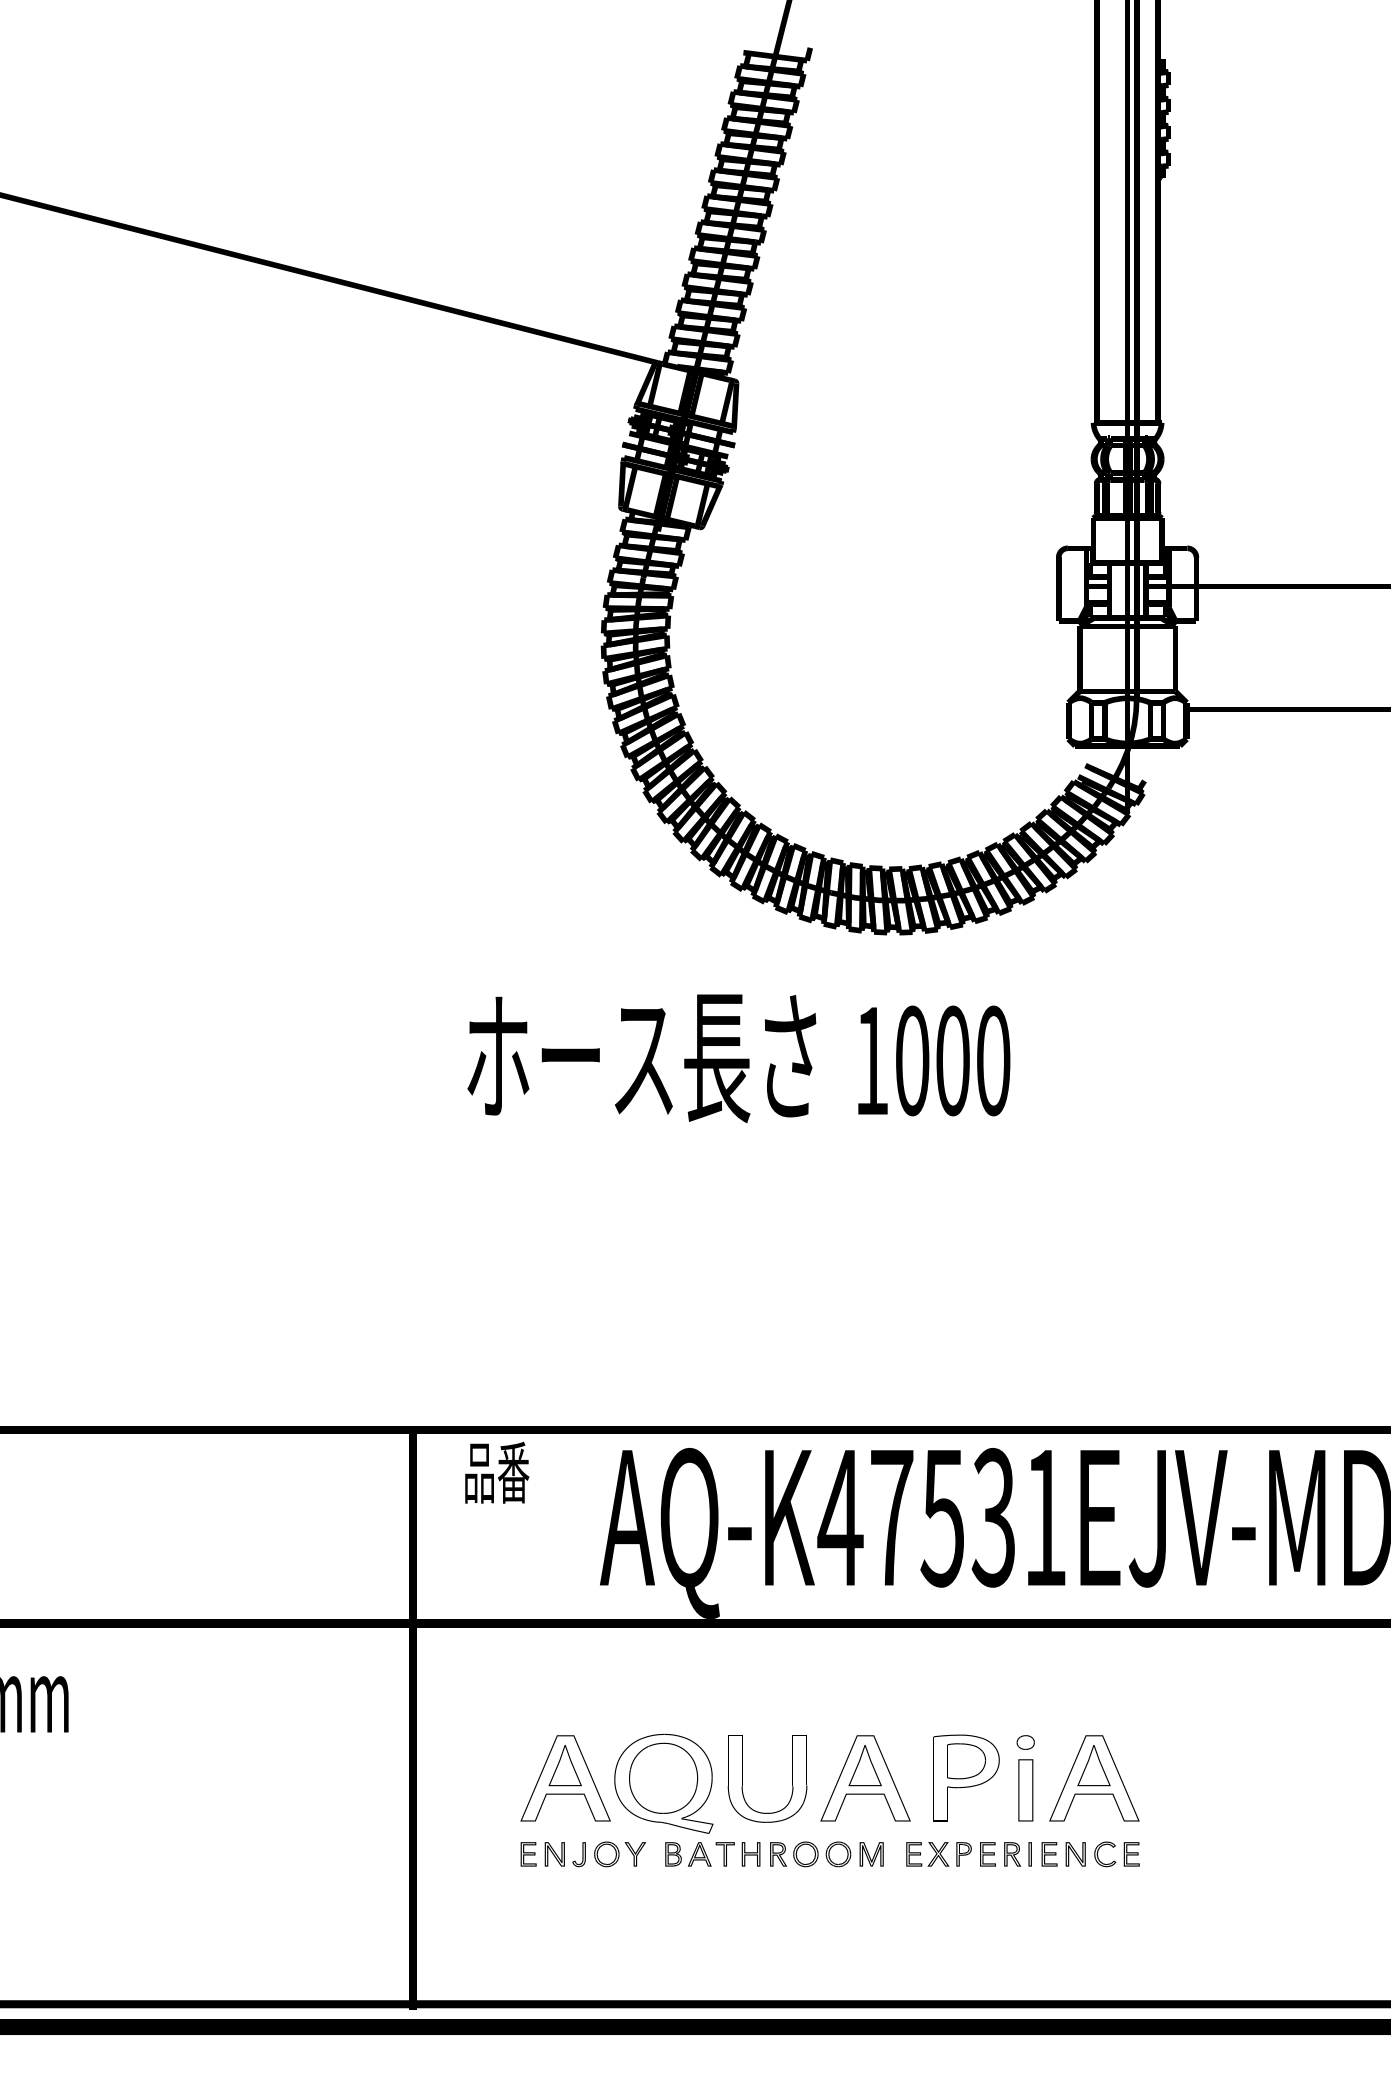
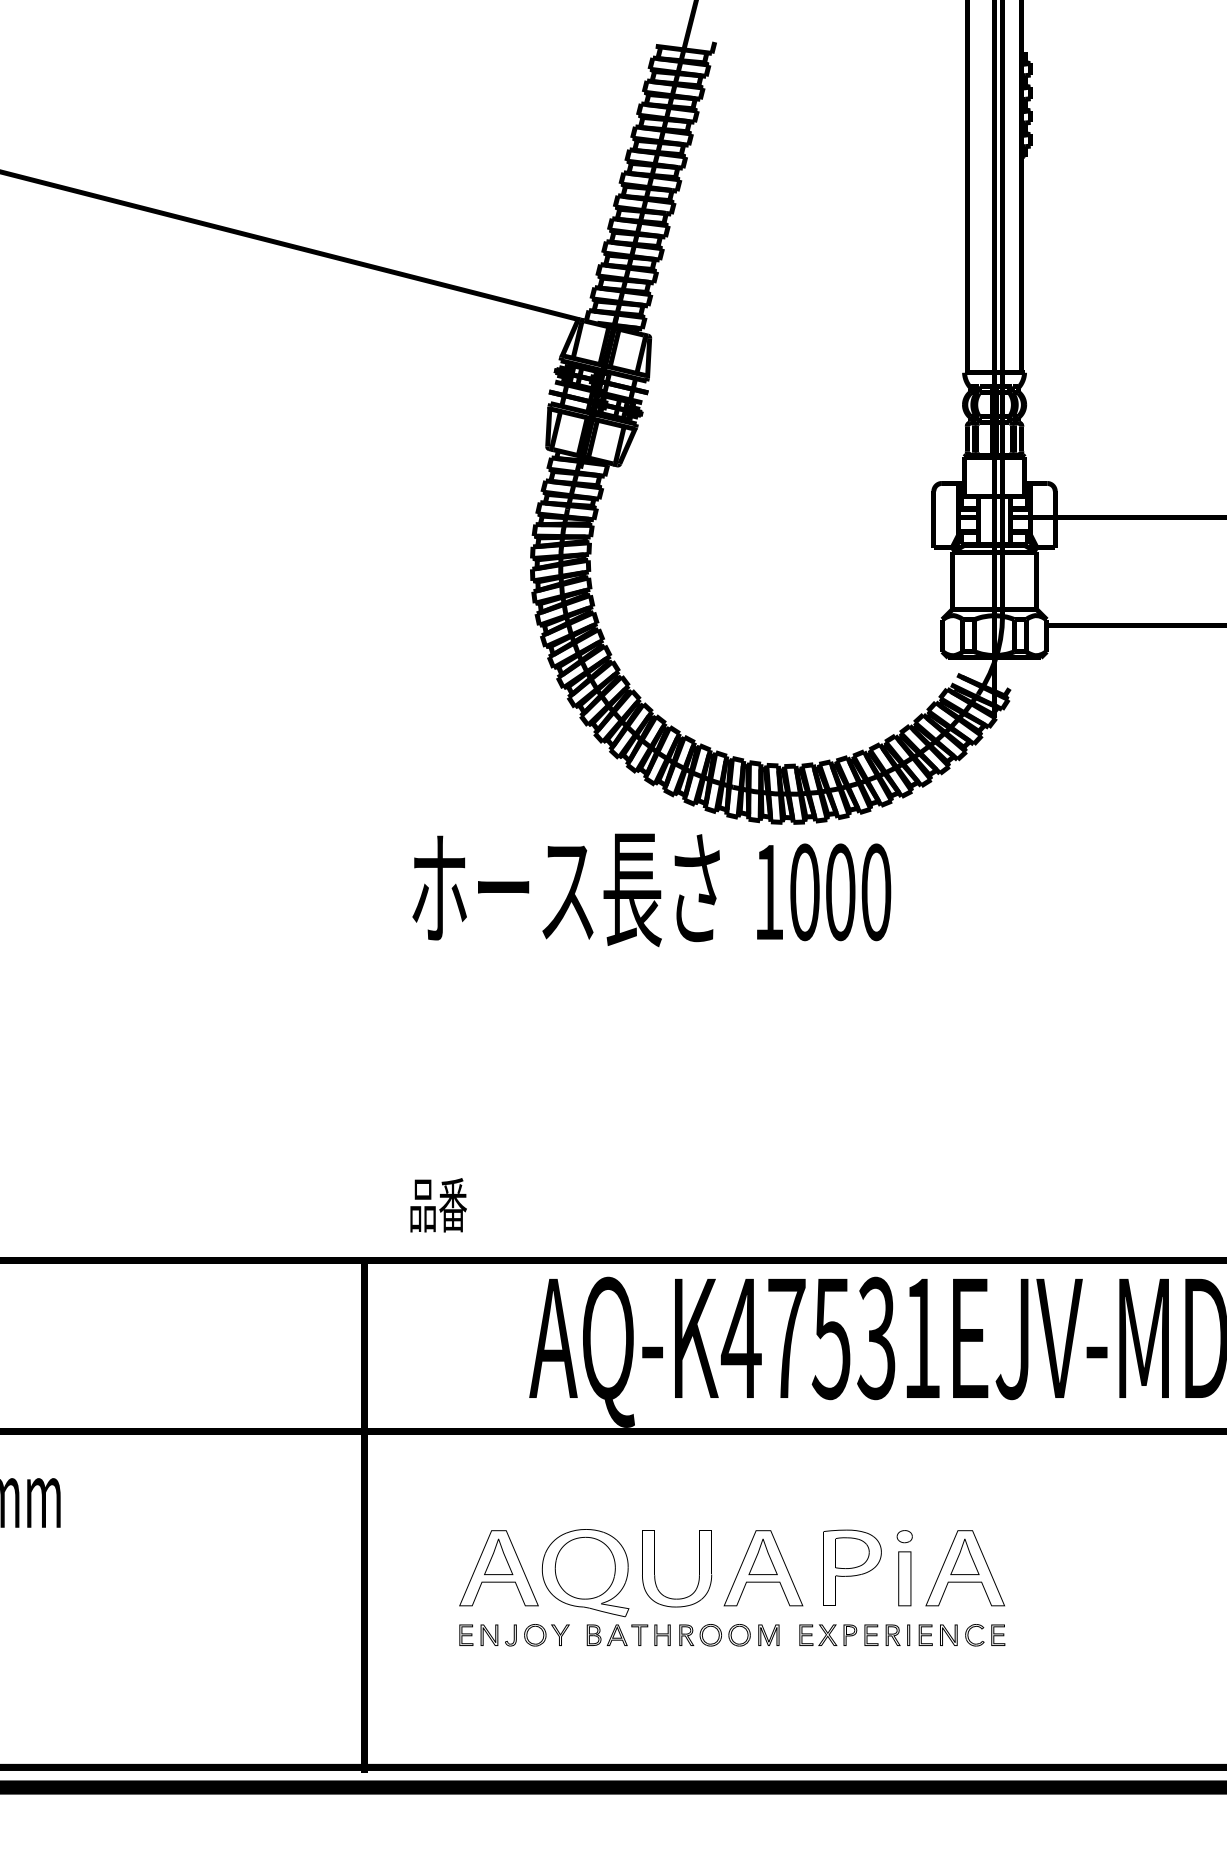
text: (738, 1058) -> (651, 890), moved
text: (497, 1472) -> (438, 1205), moved

